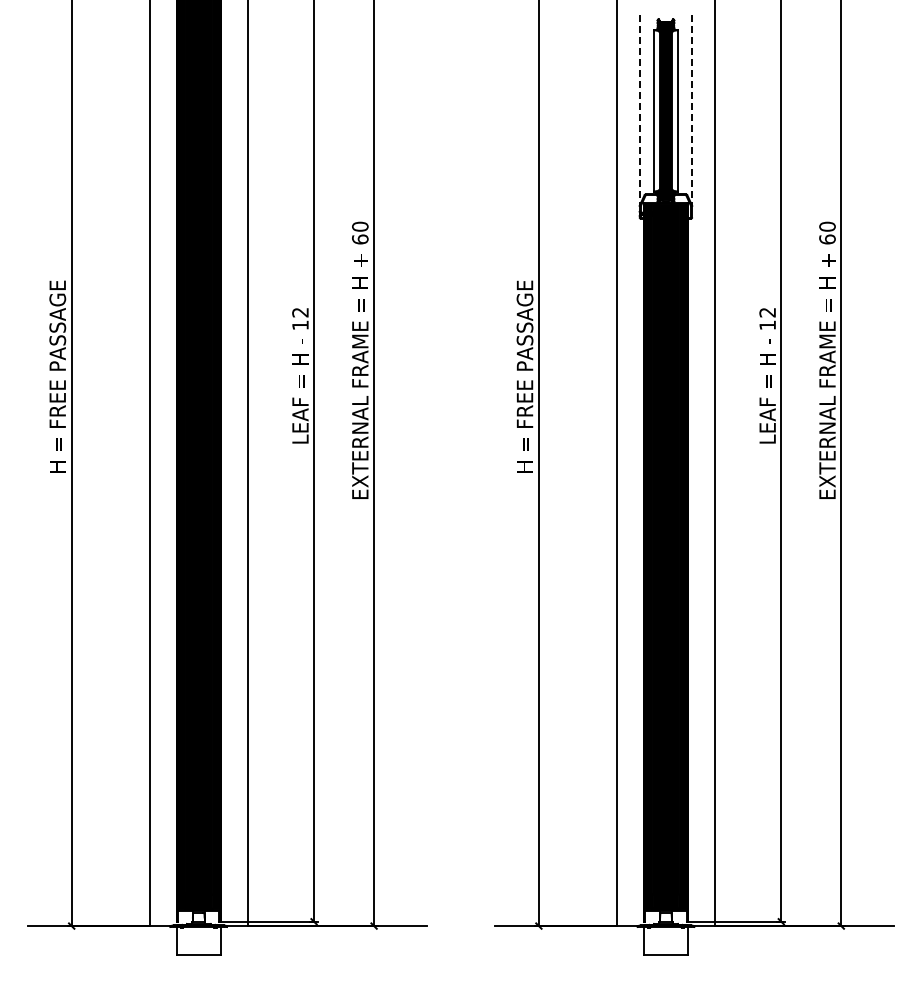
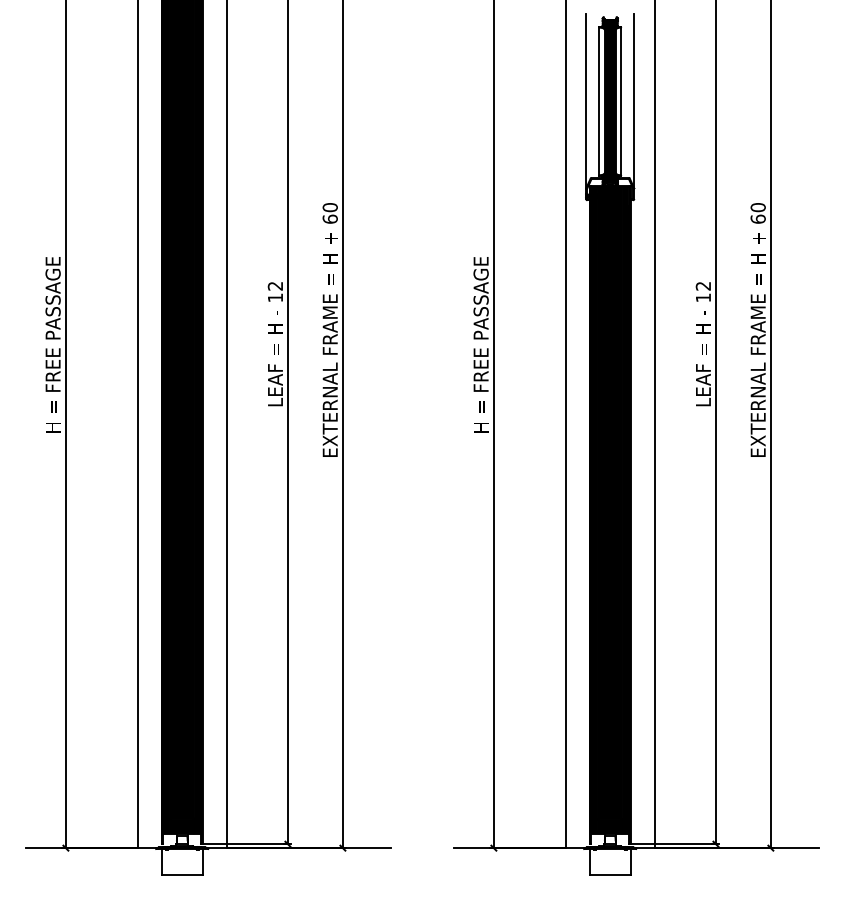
line: (639, 111) -> (586, 102), dashed -> solid
line: (692, 111) -> (634, 102), dashed -> solid

